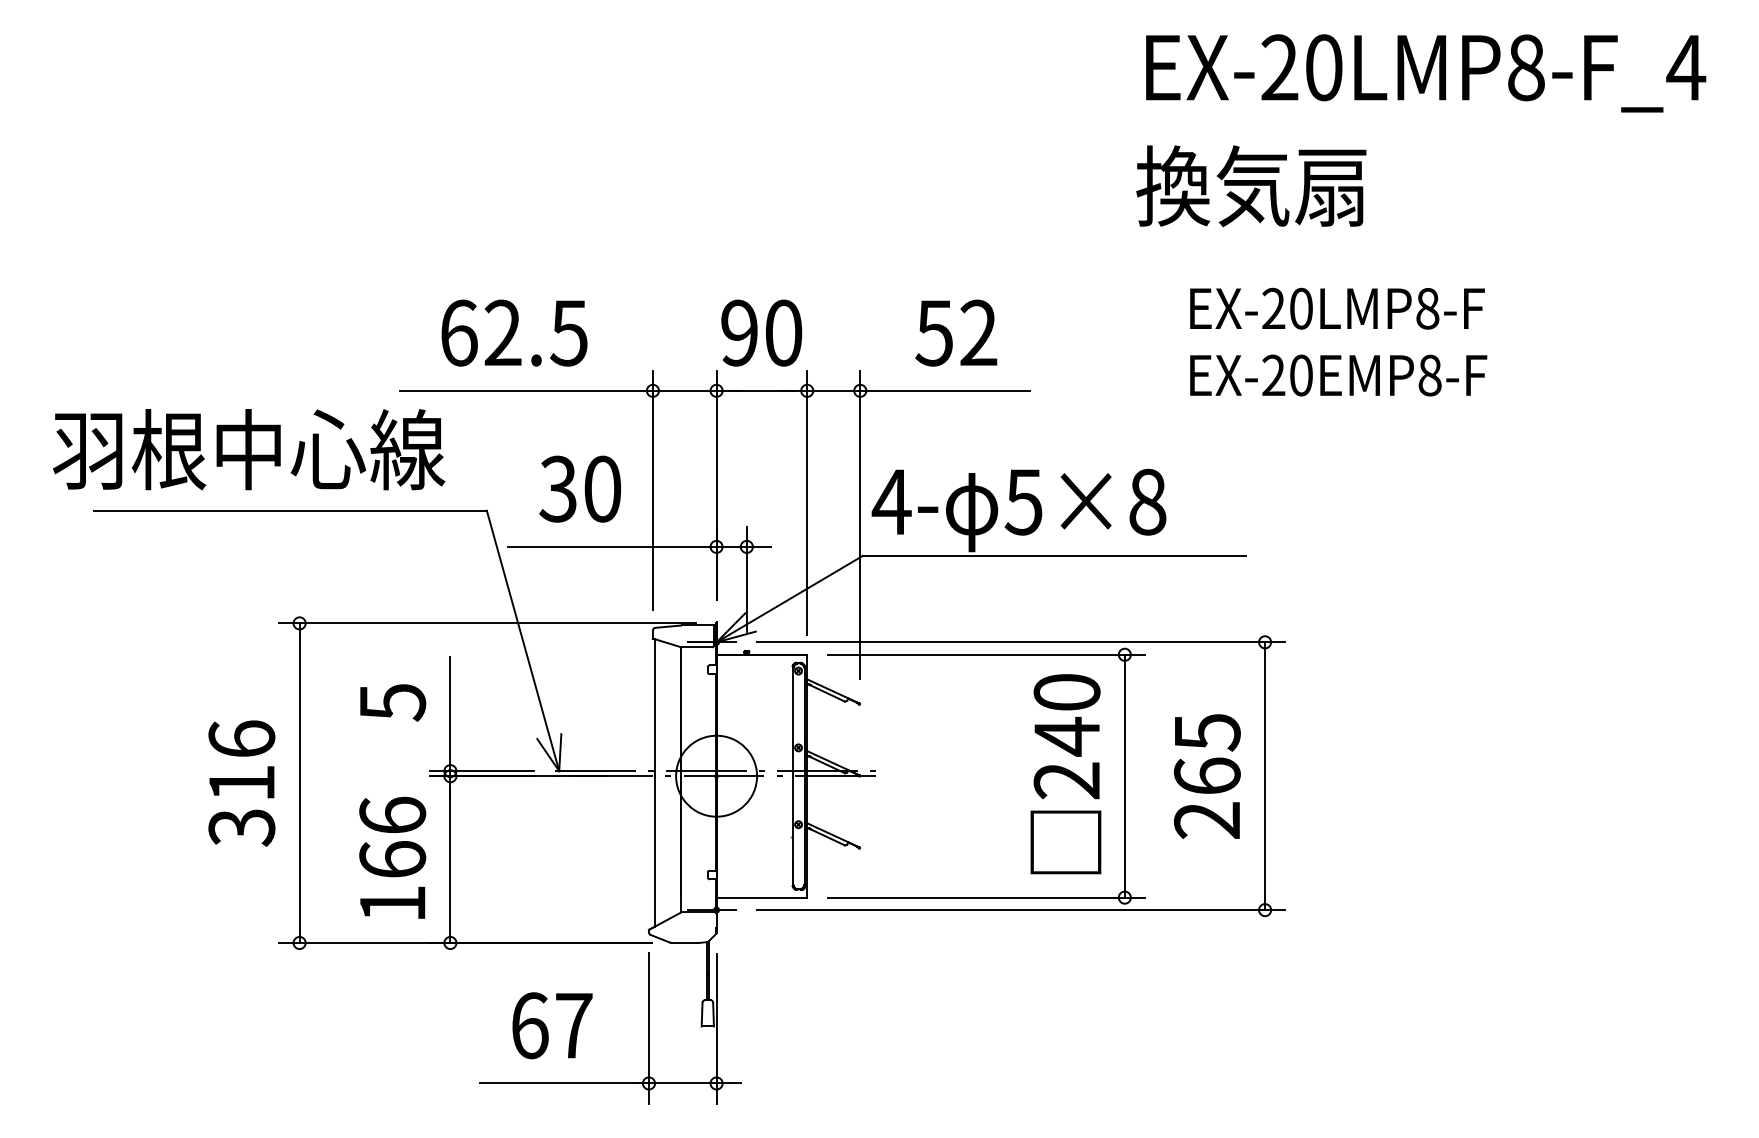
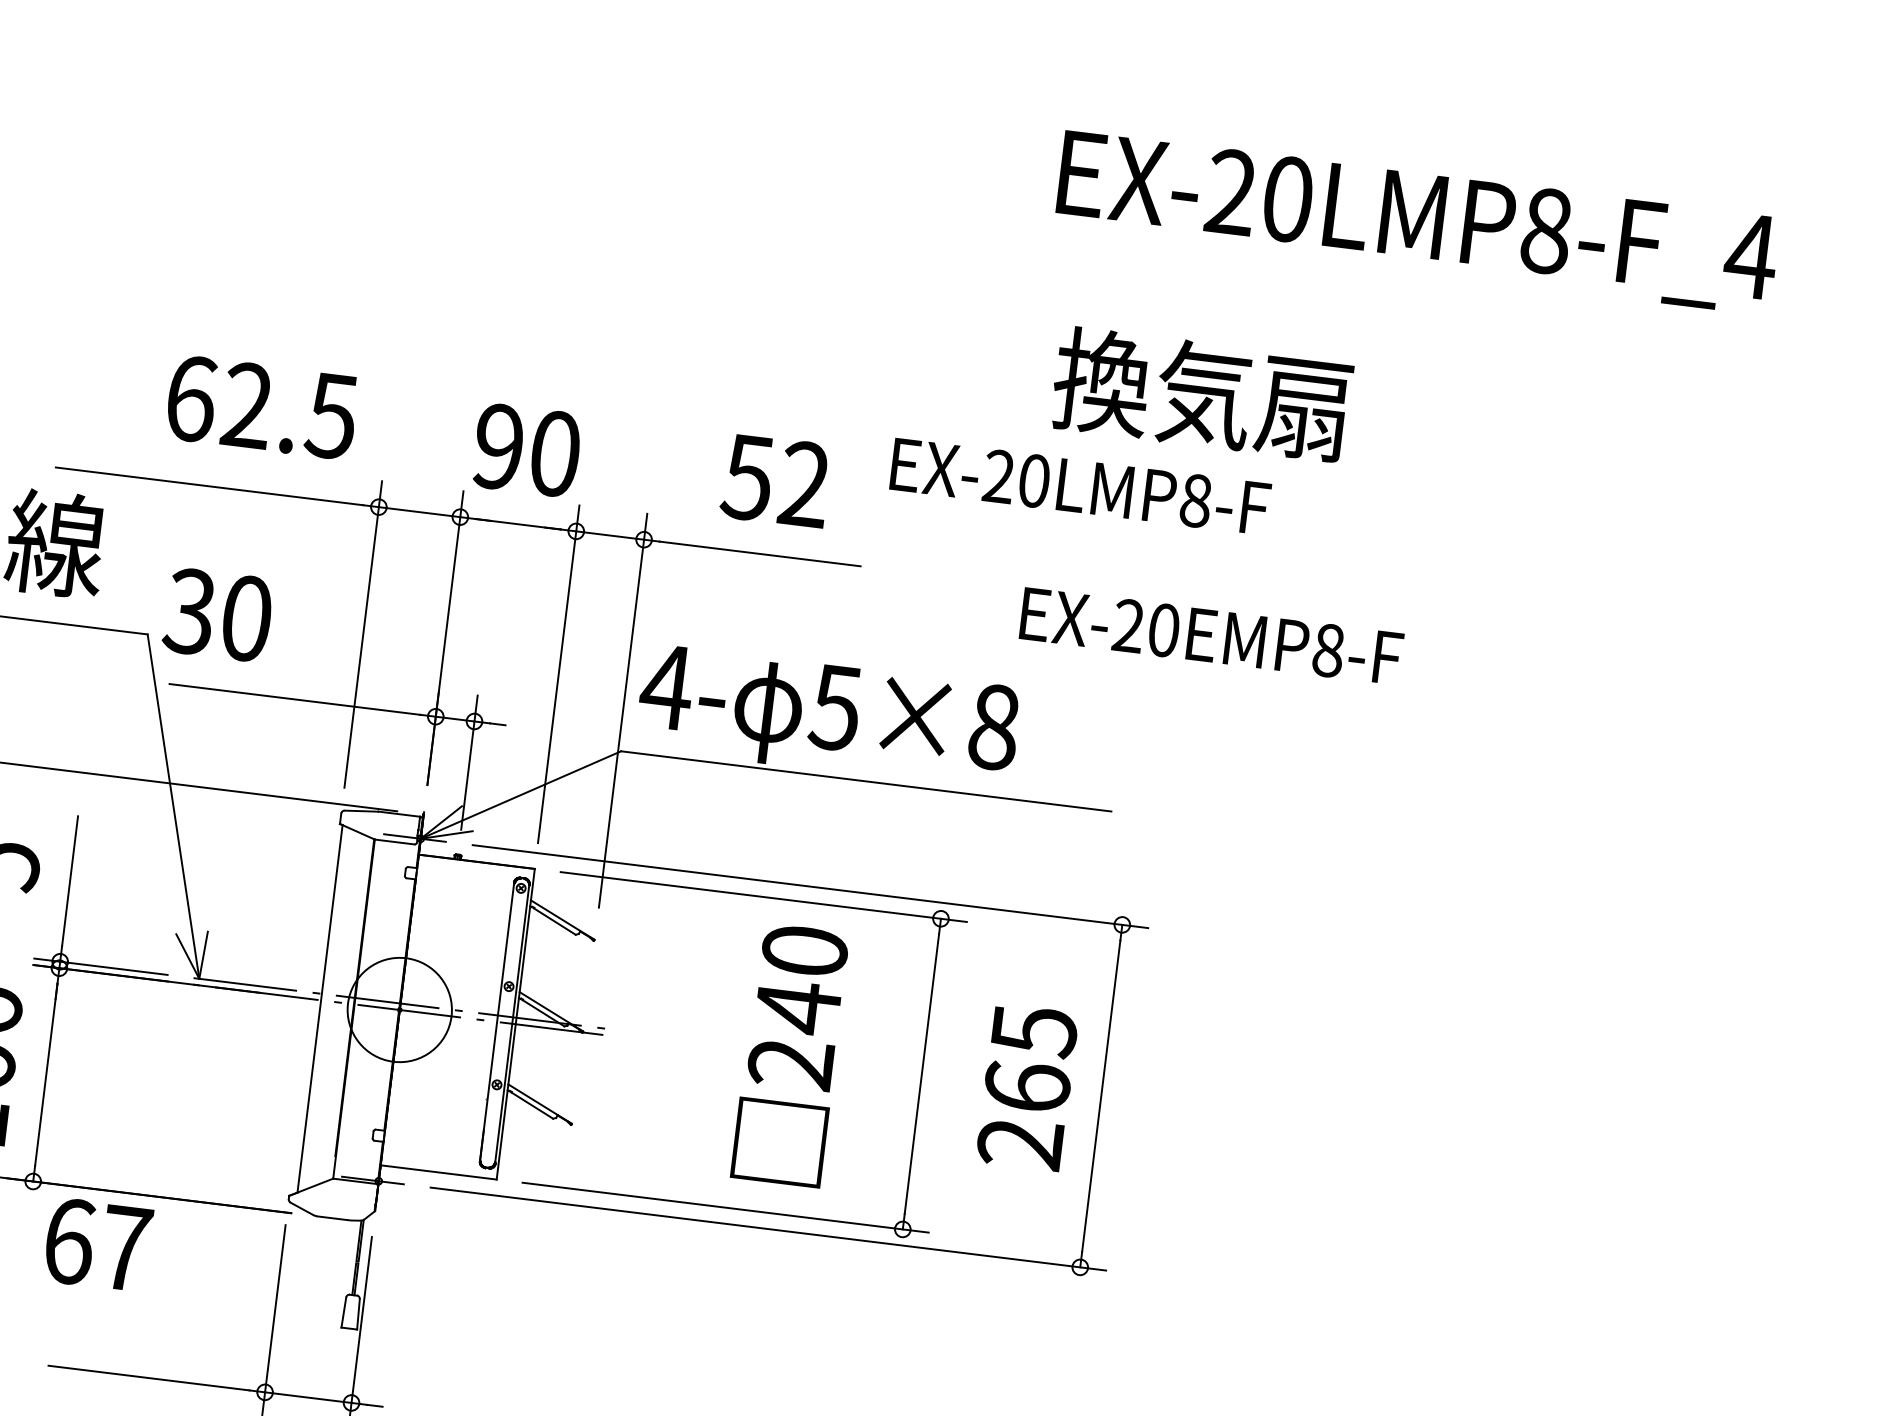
text: (1251, 185) -> (1202, 393), moved
text: (1337, 308) -> (1080, 486), moved
text: (514, 332) -> (262, 406), moved
text: (1338, 375) -> (1211, 636), moved
text: (580, 488) -> (218, 614), moved
text: (1065, 774) -> (790, 1055), moved
text: (552, 1025) -> (98, 1244), moved

